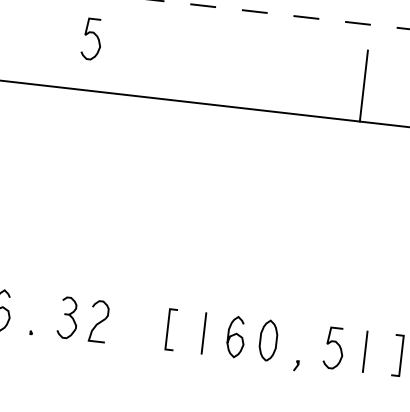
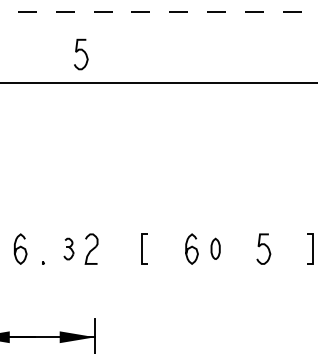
curve: (95, 36) -> (83, 52), moved
line: (363, 86) -> (263, 57), removed
part: (67, 317) -> (68, 248), size x0.7
line: (204, 332) -> (168, 248), removed
part: (268, 339) -> (215, 248), size x0.7
line: (365, 350) -> (286, 248), removed
line: (295, 365) -> (237, 264), removed

